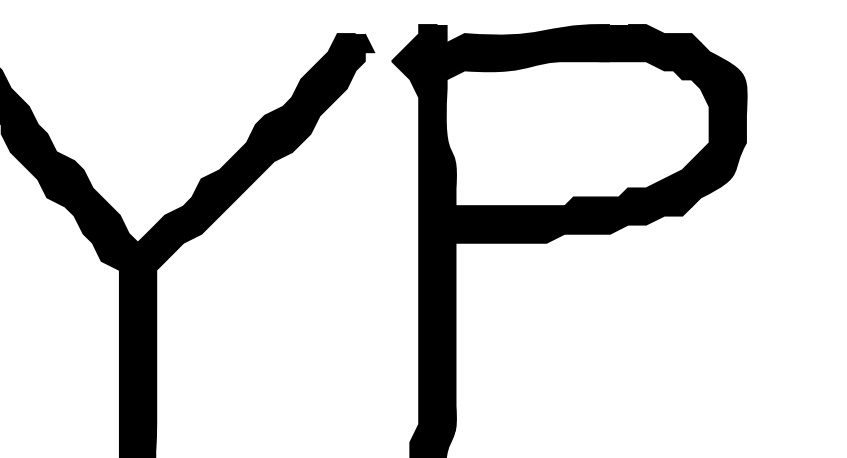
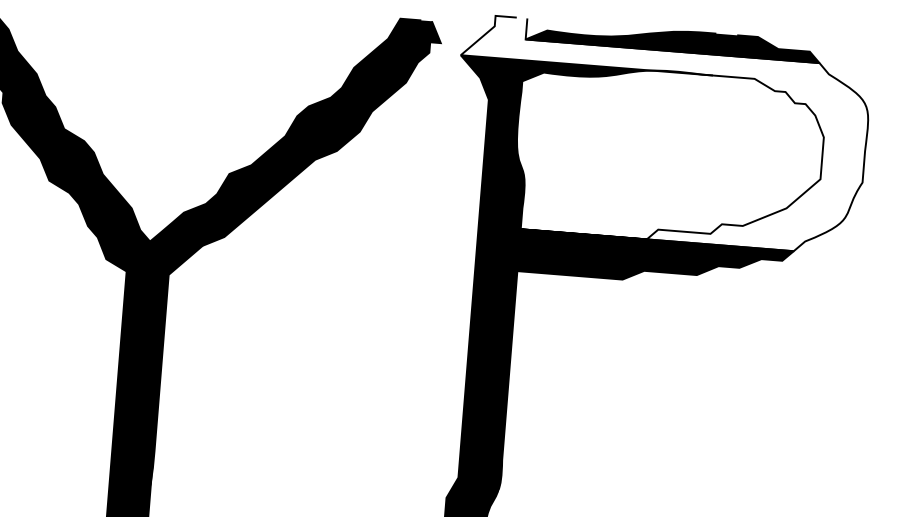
fill: (568, 115) -> (659, 134), removed

